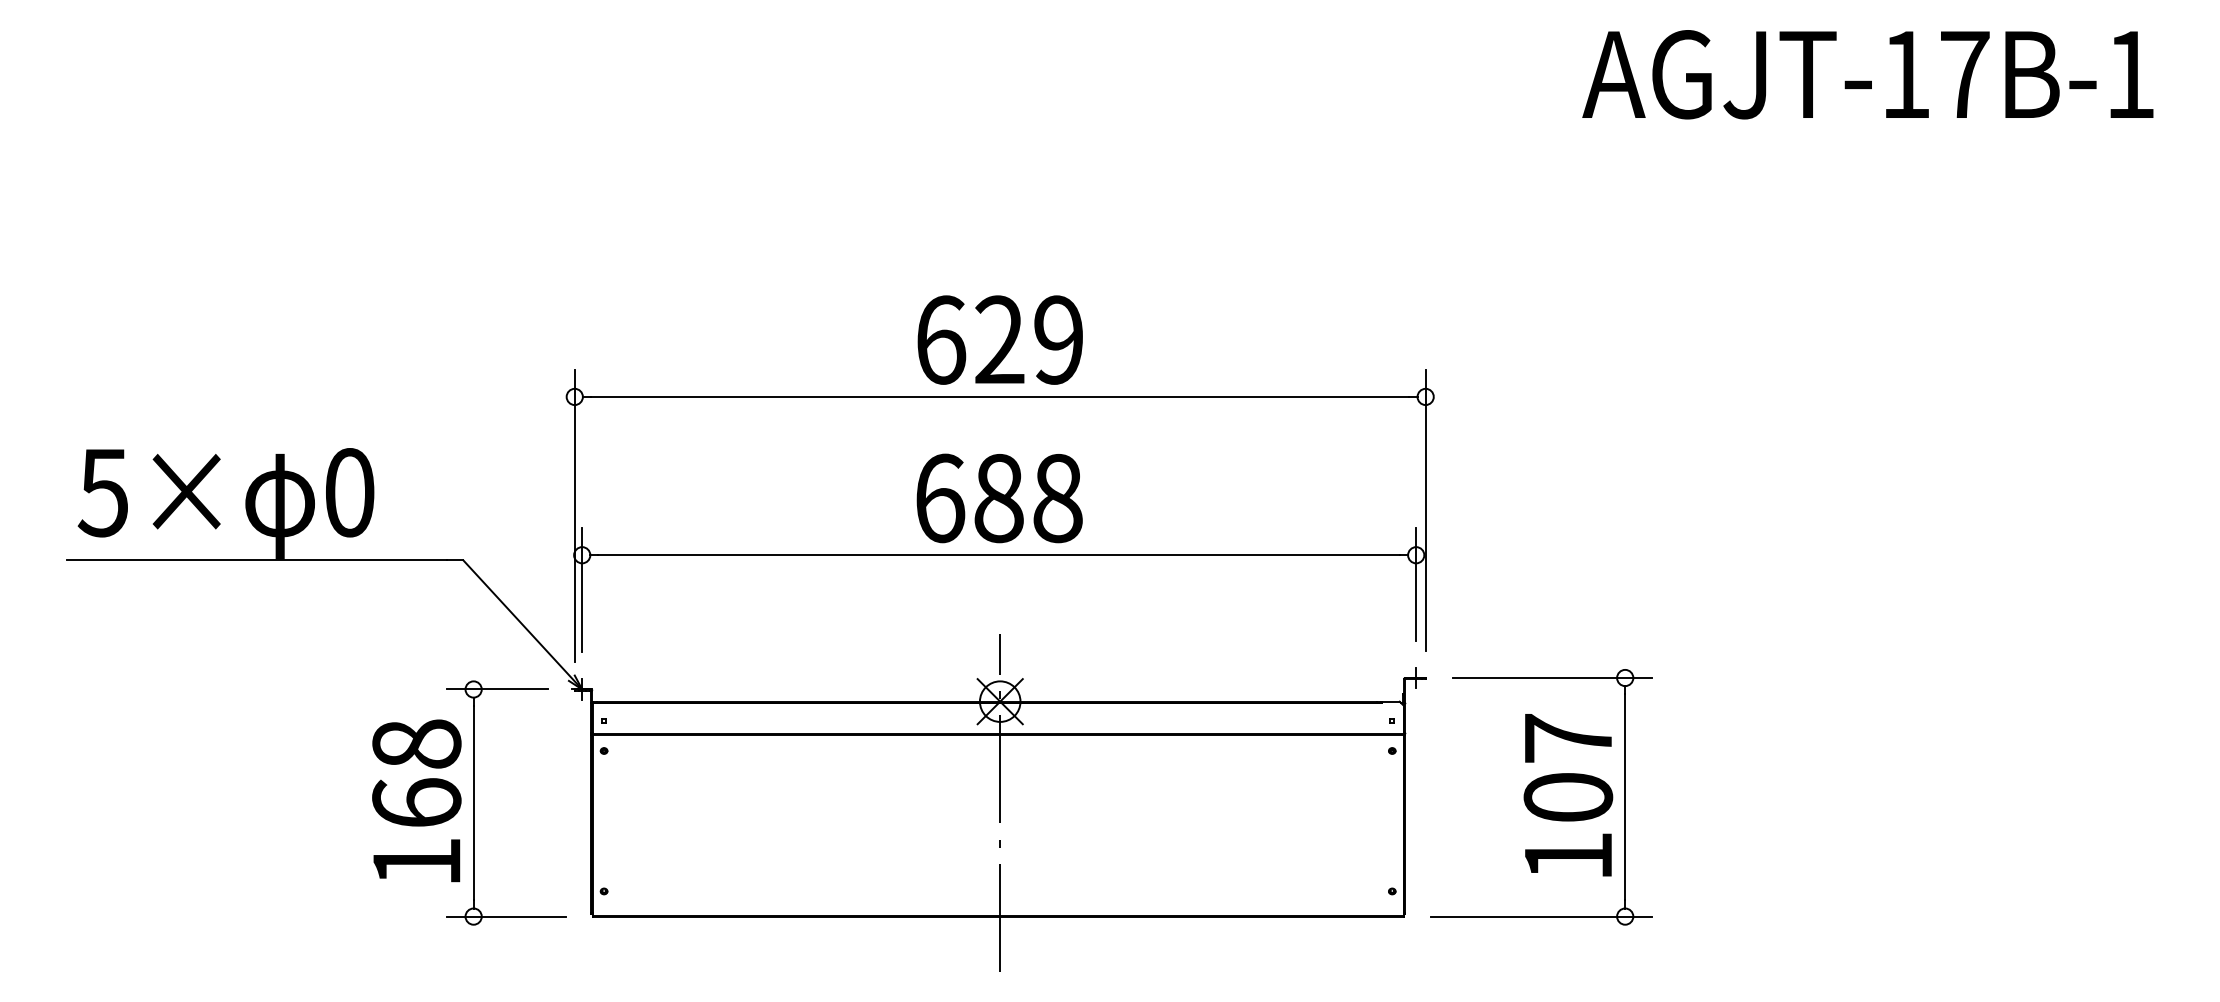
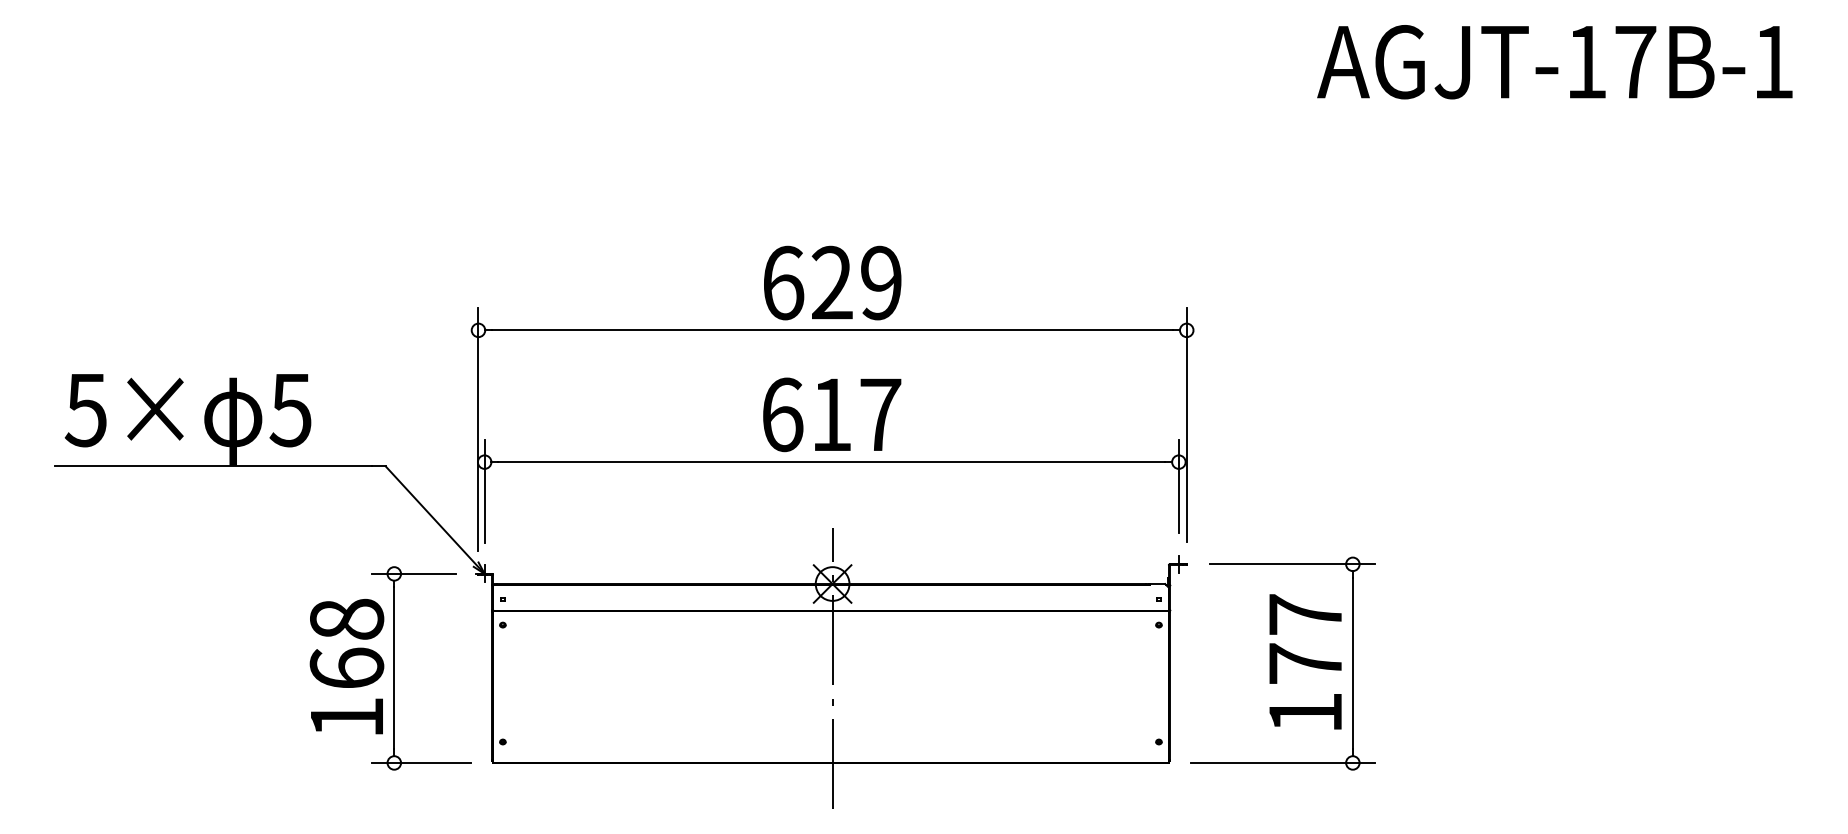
text: (348, 492) -> (290, 409), 0 -> 5
text: (1028, 498) -> (856, 414), 688 -> 617
text: (1568, 796) -> (1305, 662), 107 -> 177

